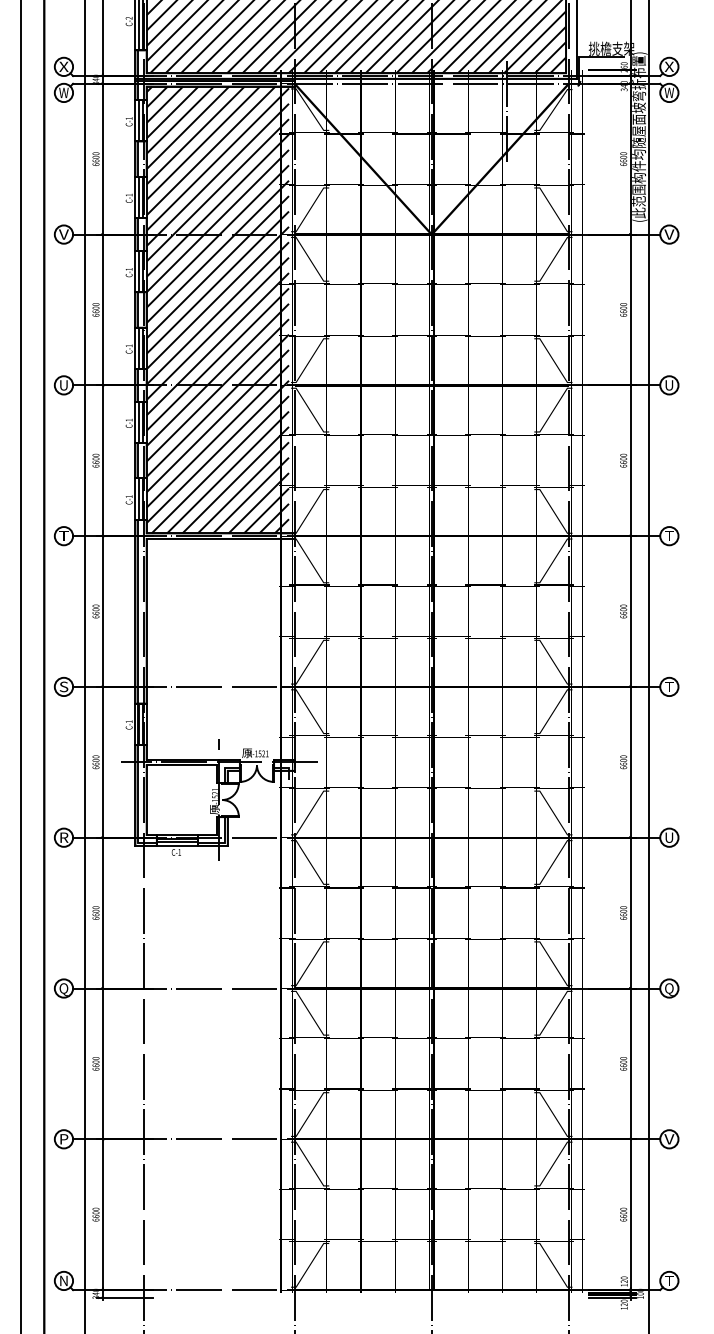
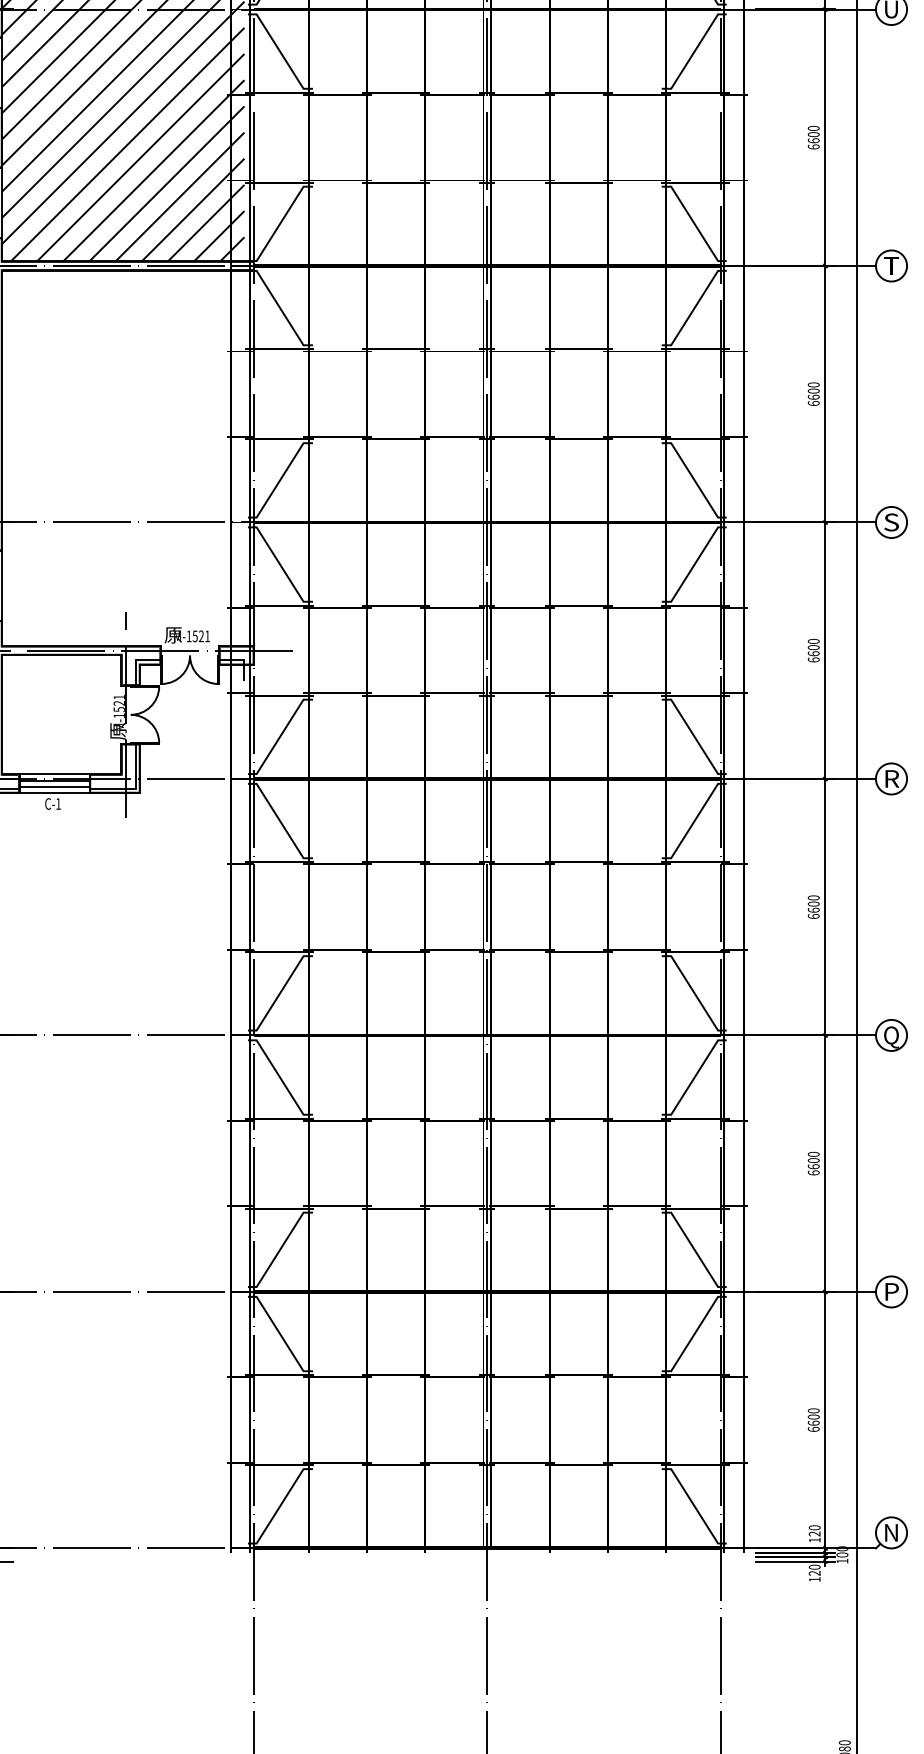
text: (669, 686) -> (891, 521), T -> S
text: (669, 837) -> (891, 778), U -> R
text: (669, 1139) -> (891, 1292), V -> P
text: (669, 1280) -> (891, 1532), T -> N

